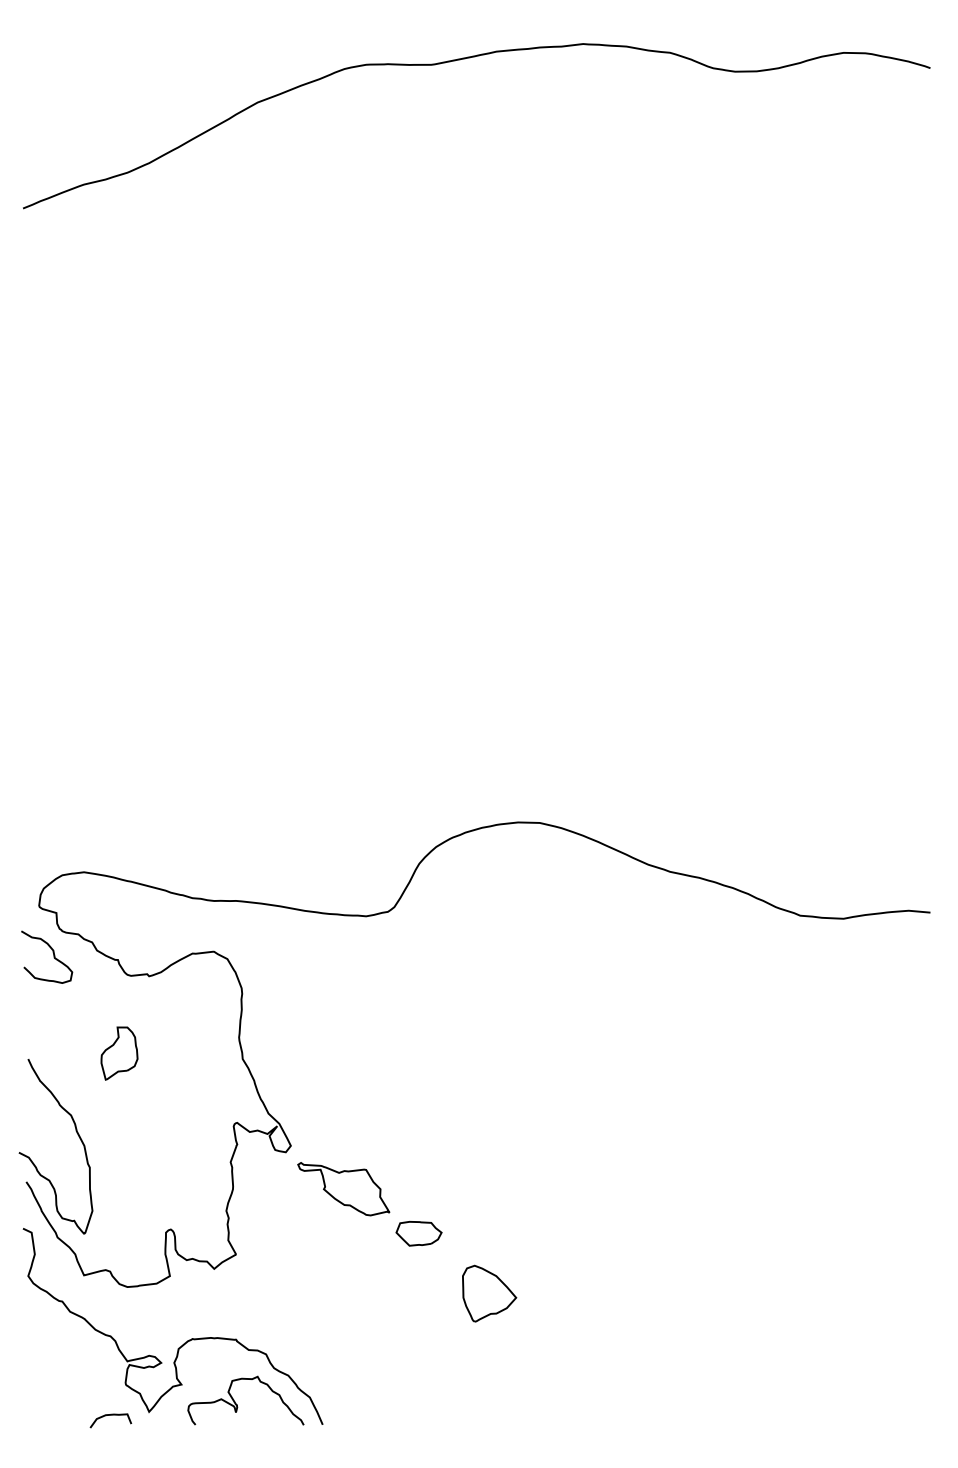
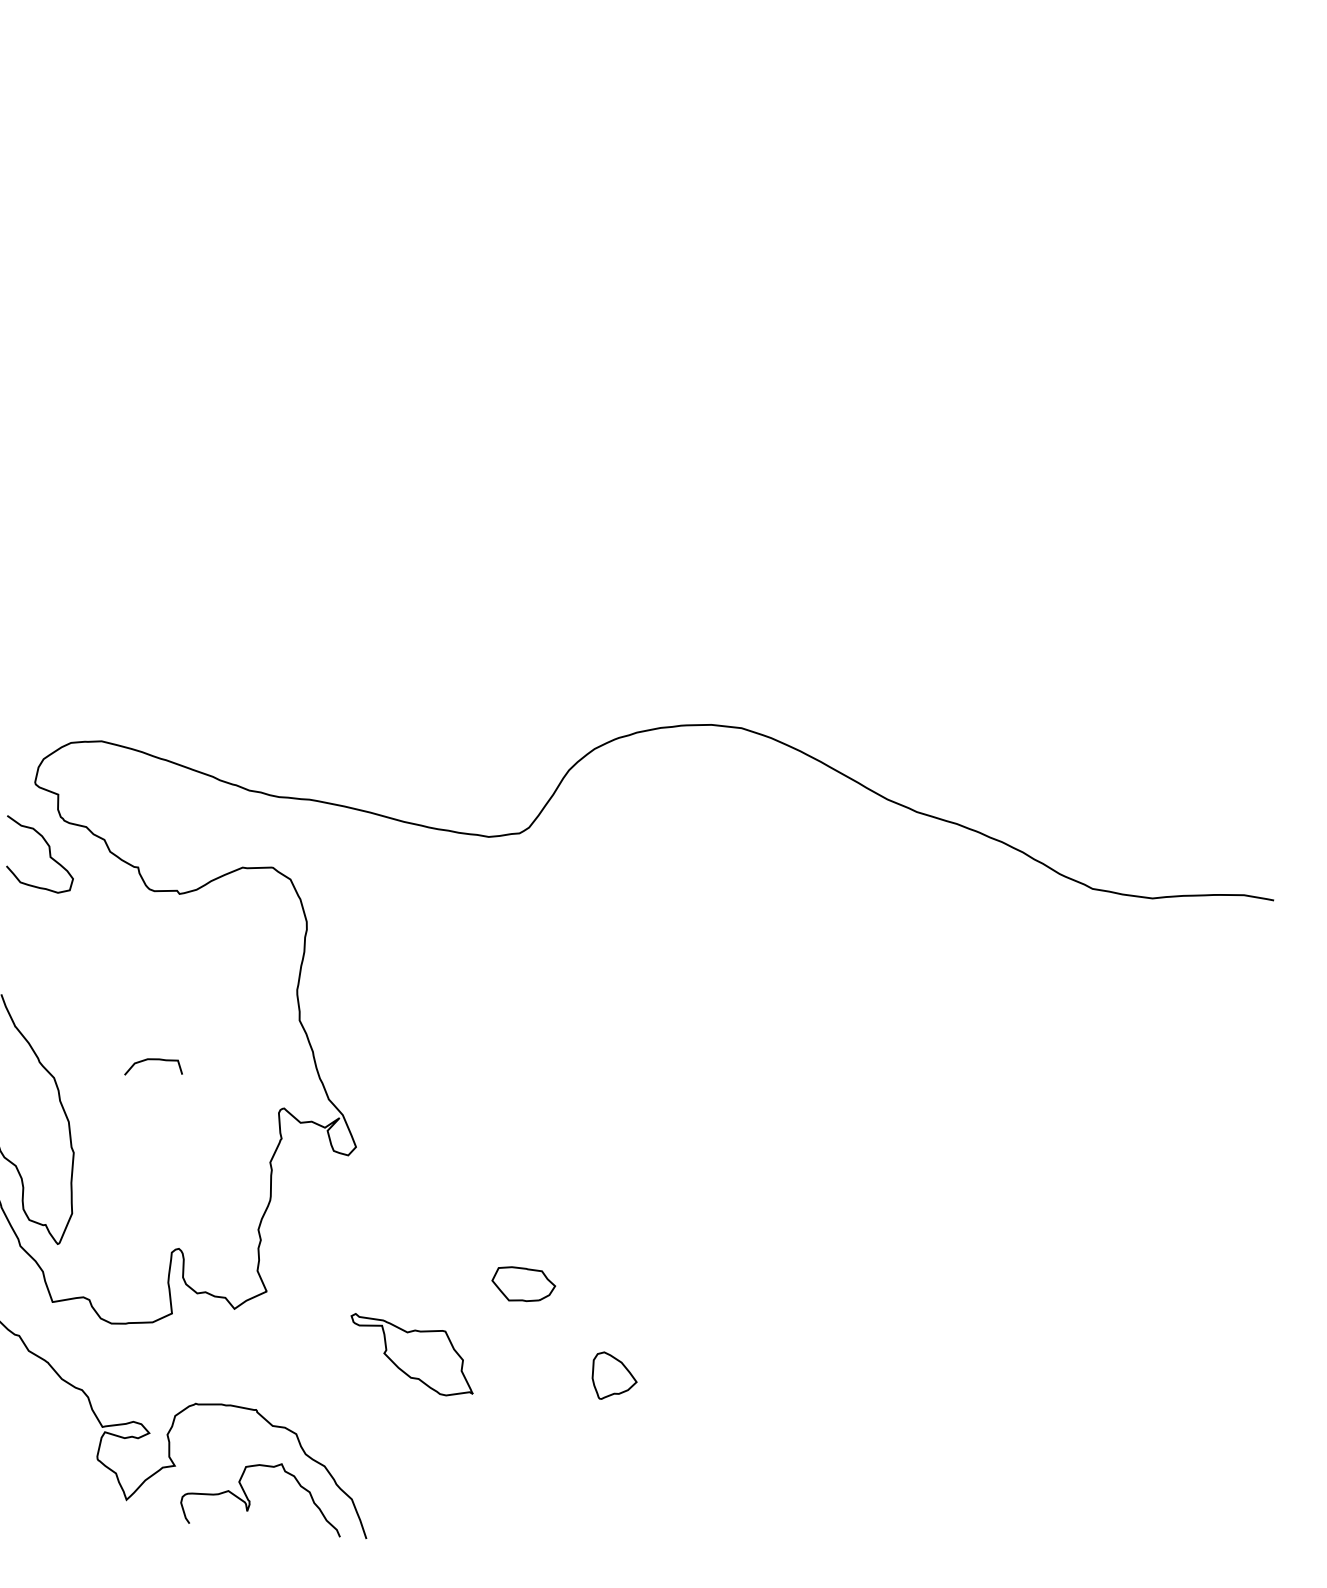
part: (119, 1053) -> (128, 997), removed
part: (343, 1189) -> (411, 1356), moved
part: (489, 1293) -> (614, 1376), size x0.6
curve: (110, 1415) -> (154, 1060), moved

